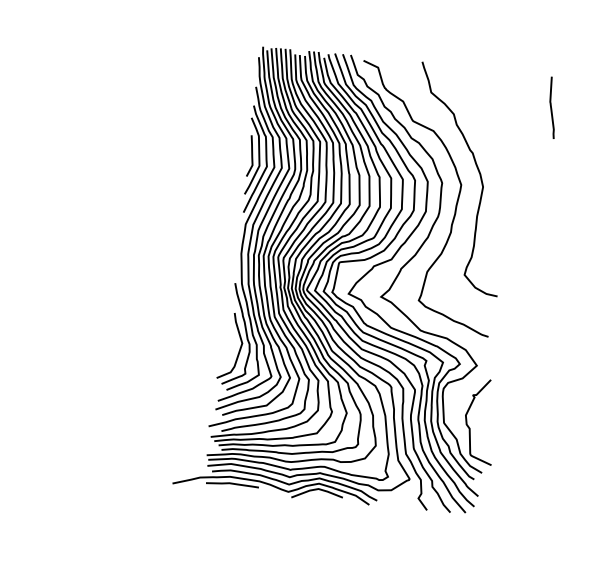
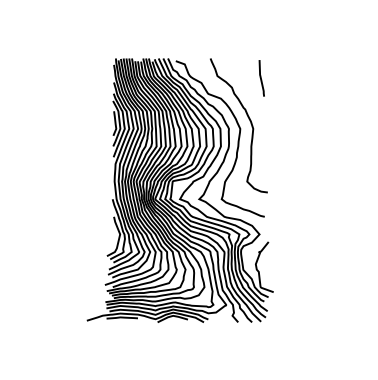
curve: (552, 108) -> (261, 78), moved

